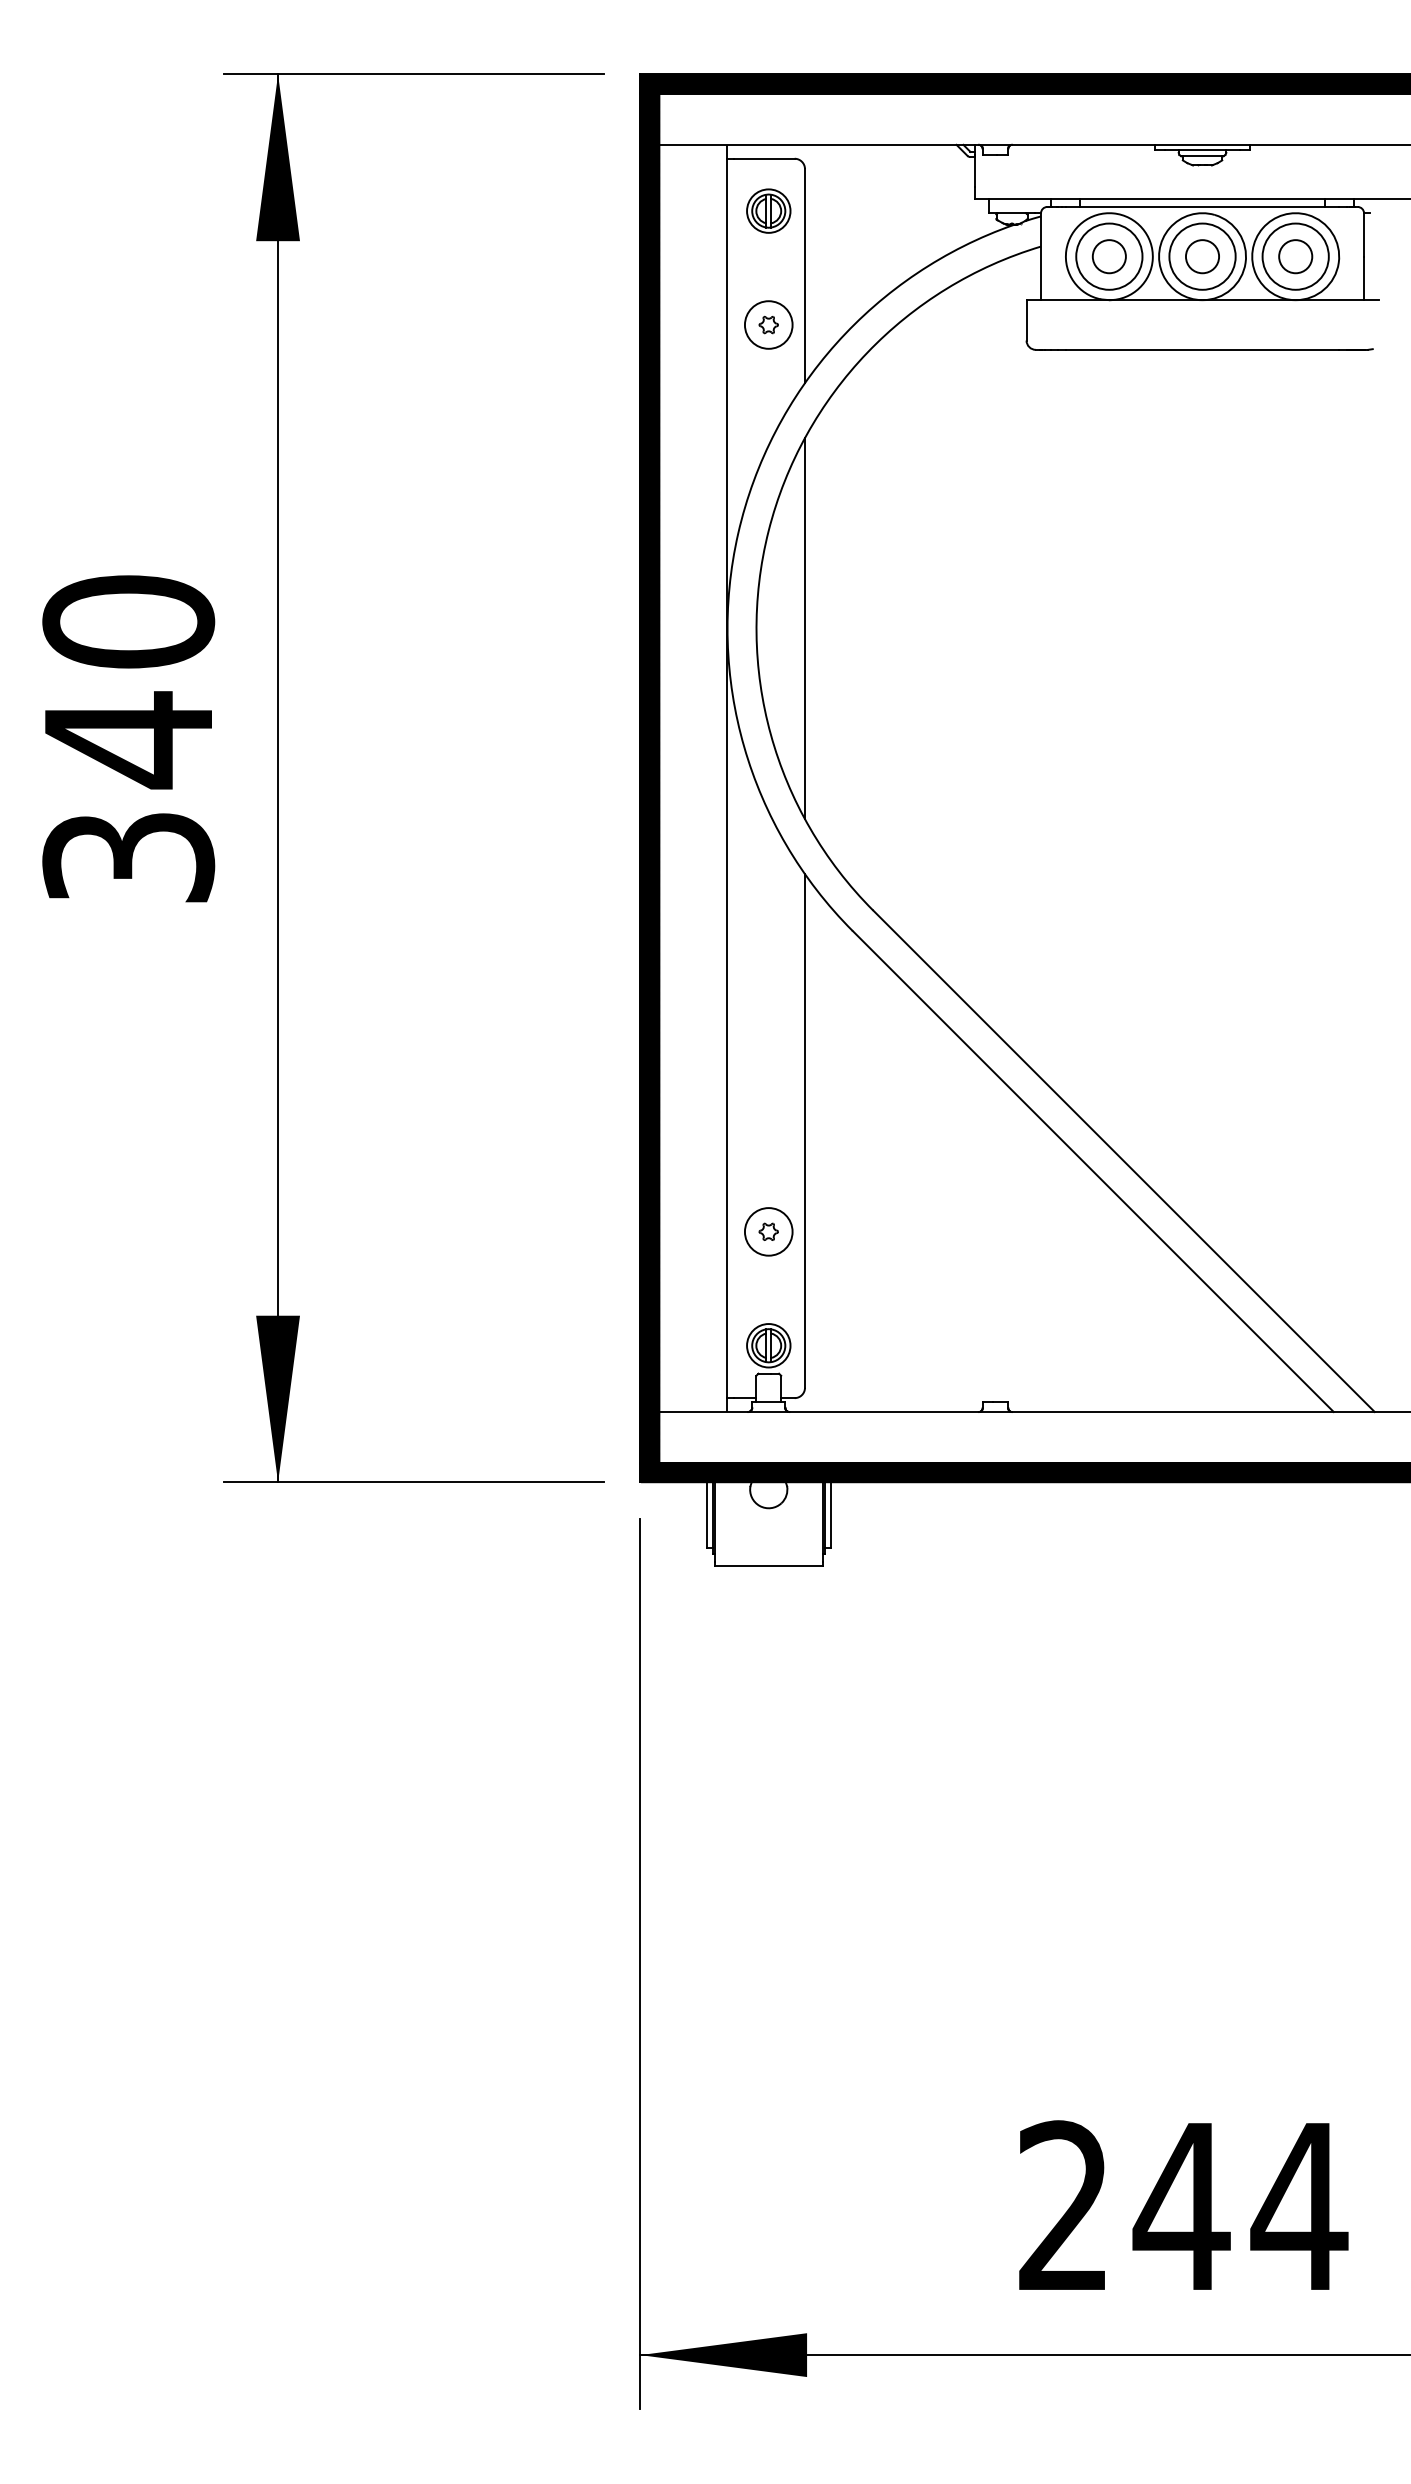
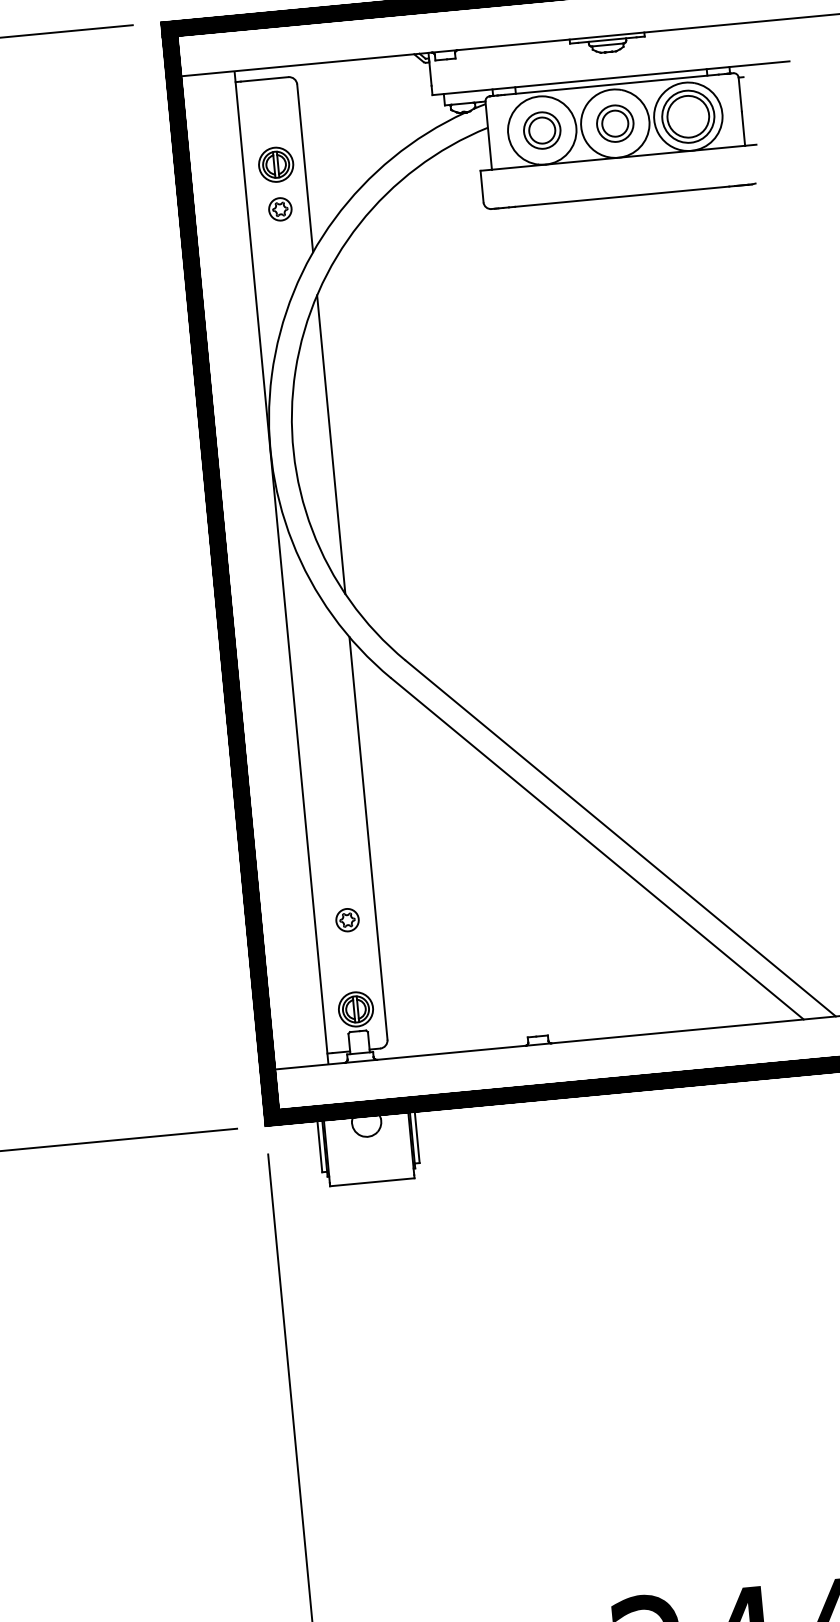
part: (768, 210) -> (275, 164), moved
circle: (1109, 256) -> (542, 130), size x0.7
circle: (1202, 256) -> (615, 123), size x0.7
circle: (1295, 256) -> (688, 116), size x1.6
circle: (768, 324) -> (280, 208), size x0.6
circle: (768, 1231) -> (347, 919), size x0.6

